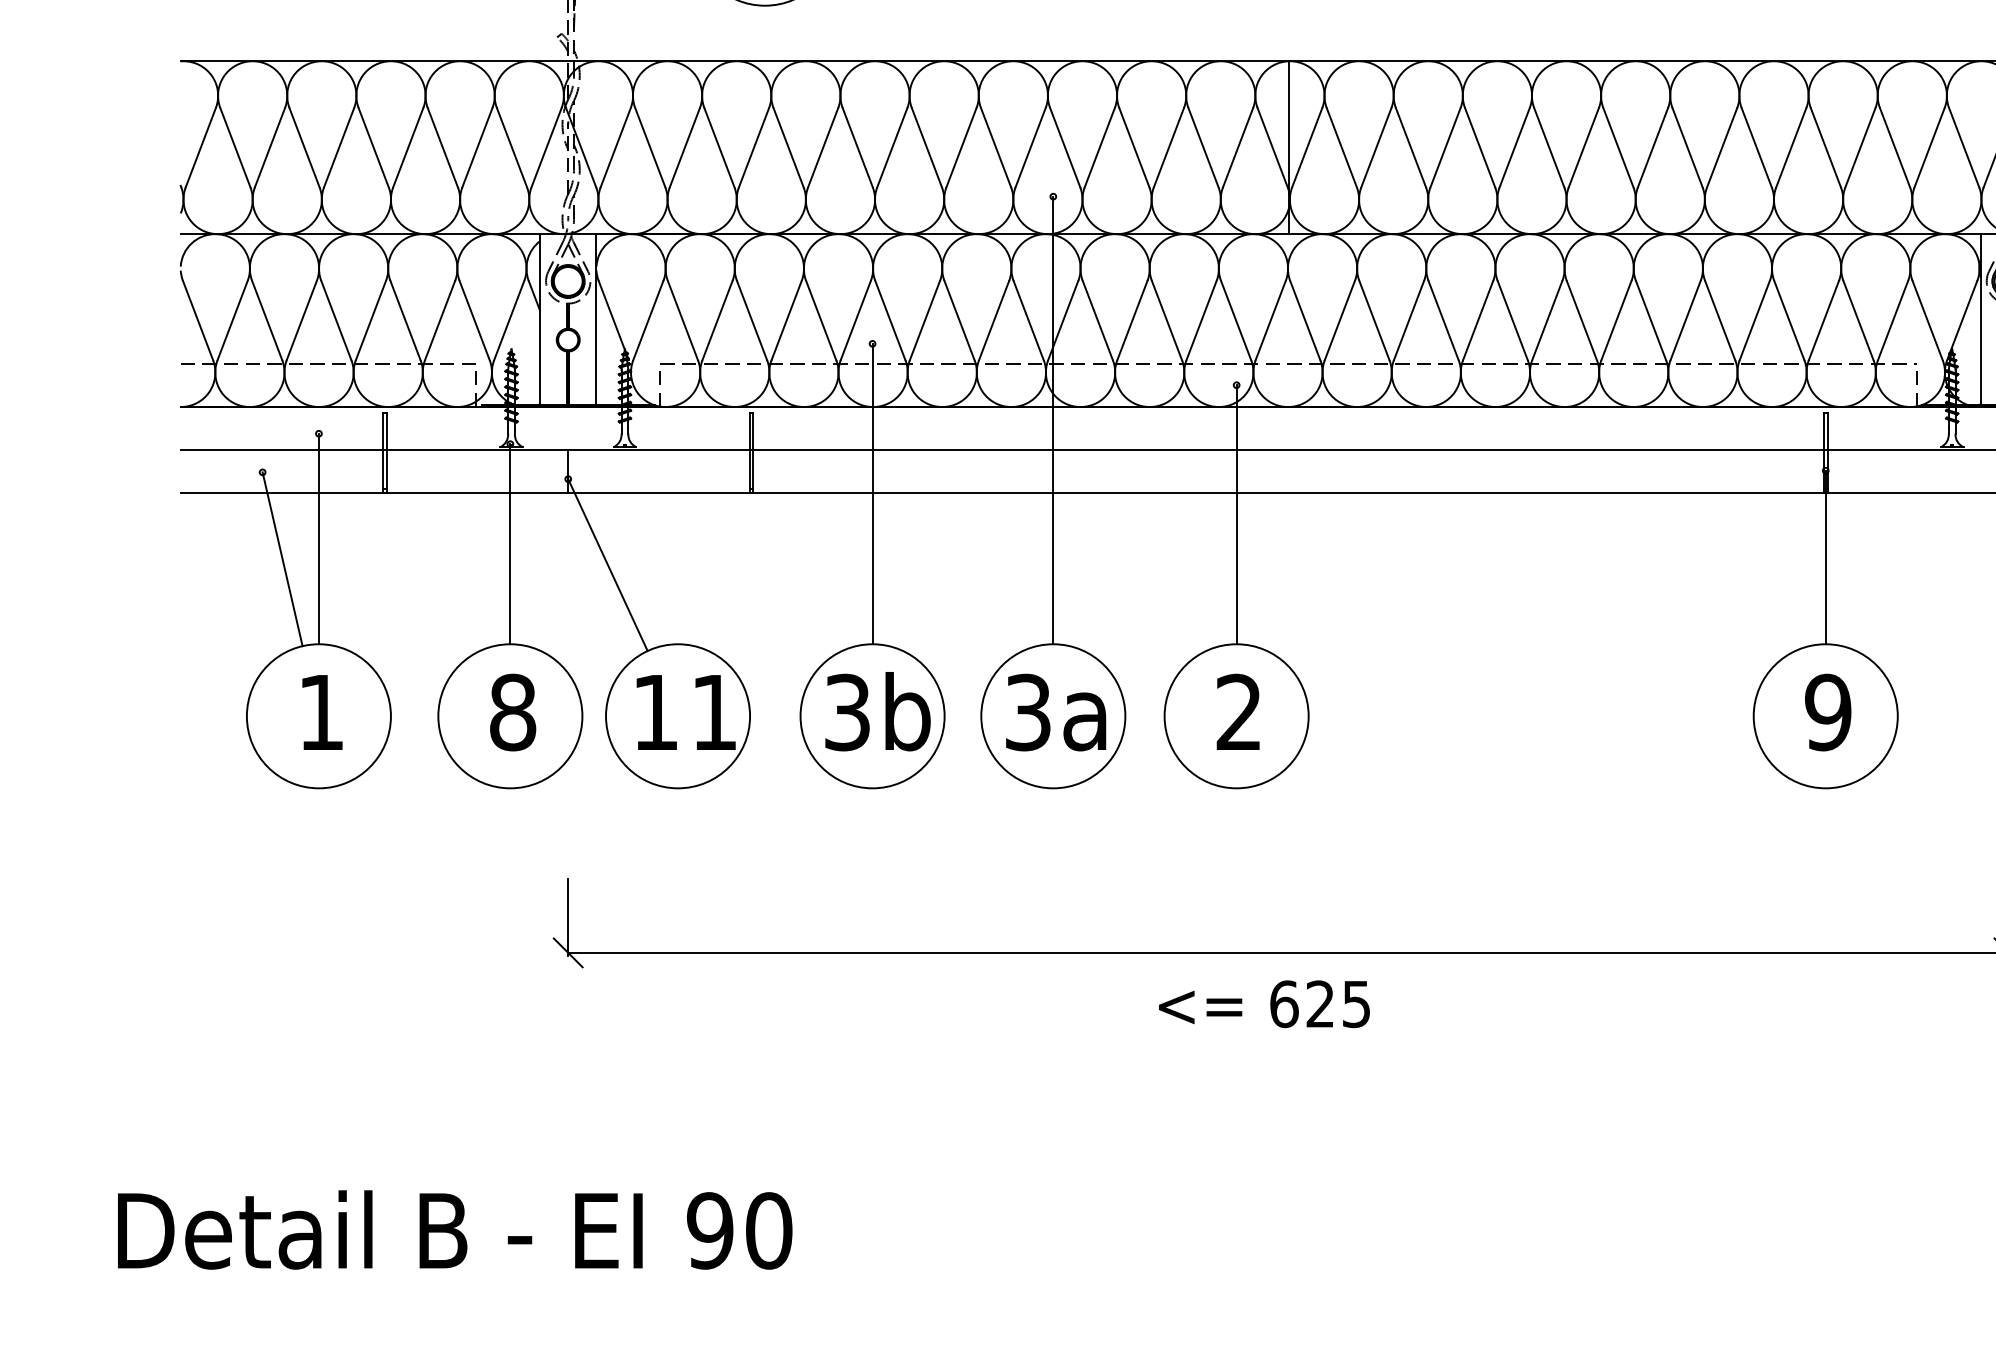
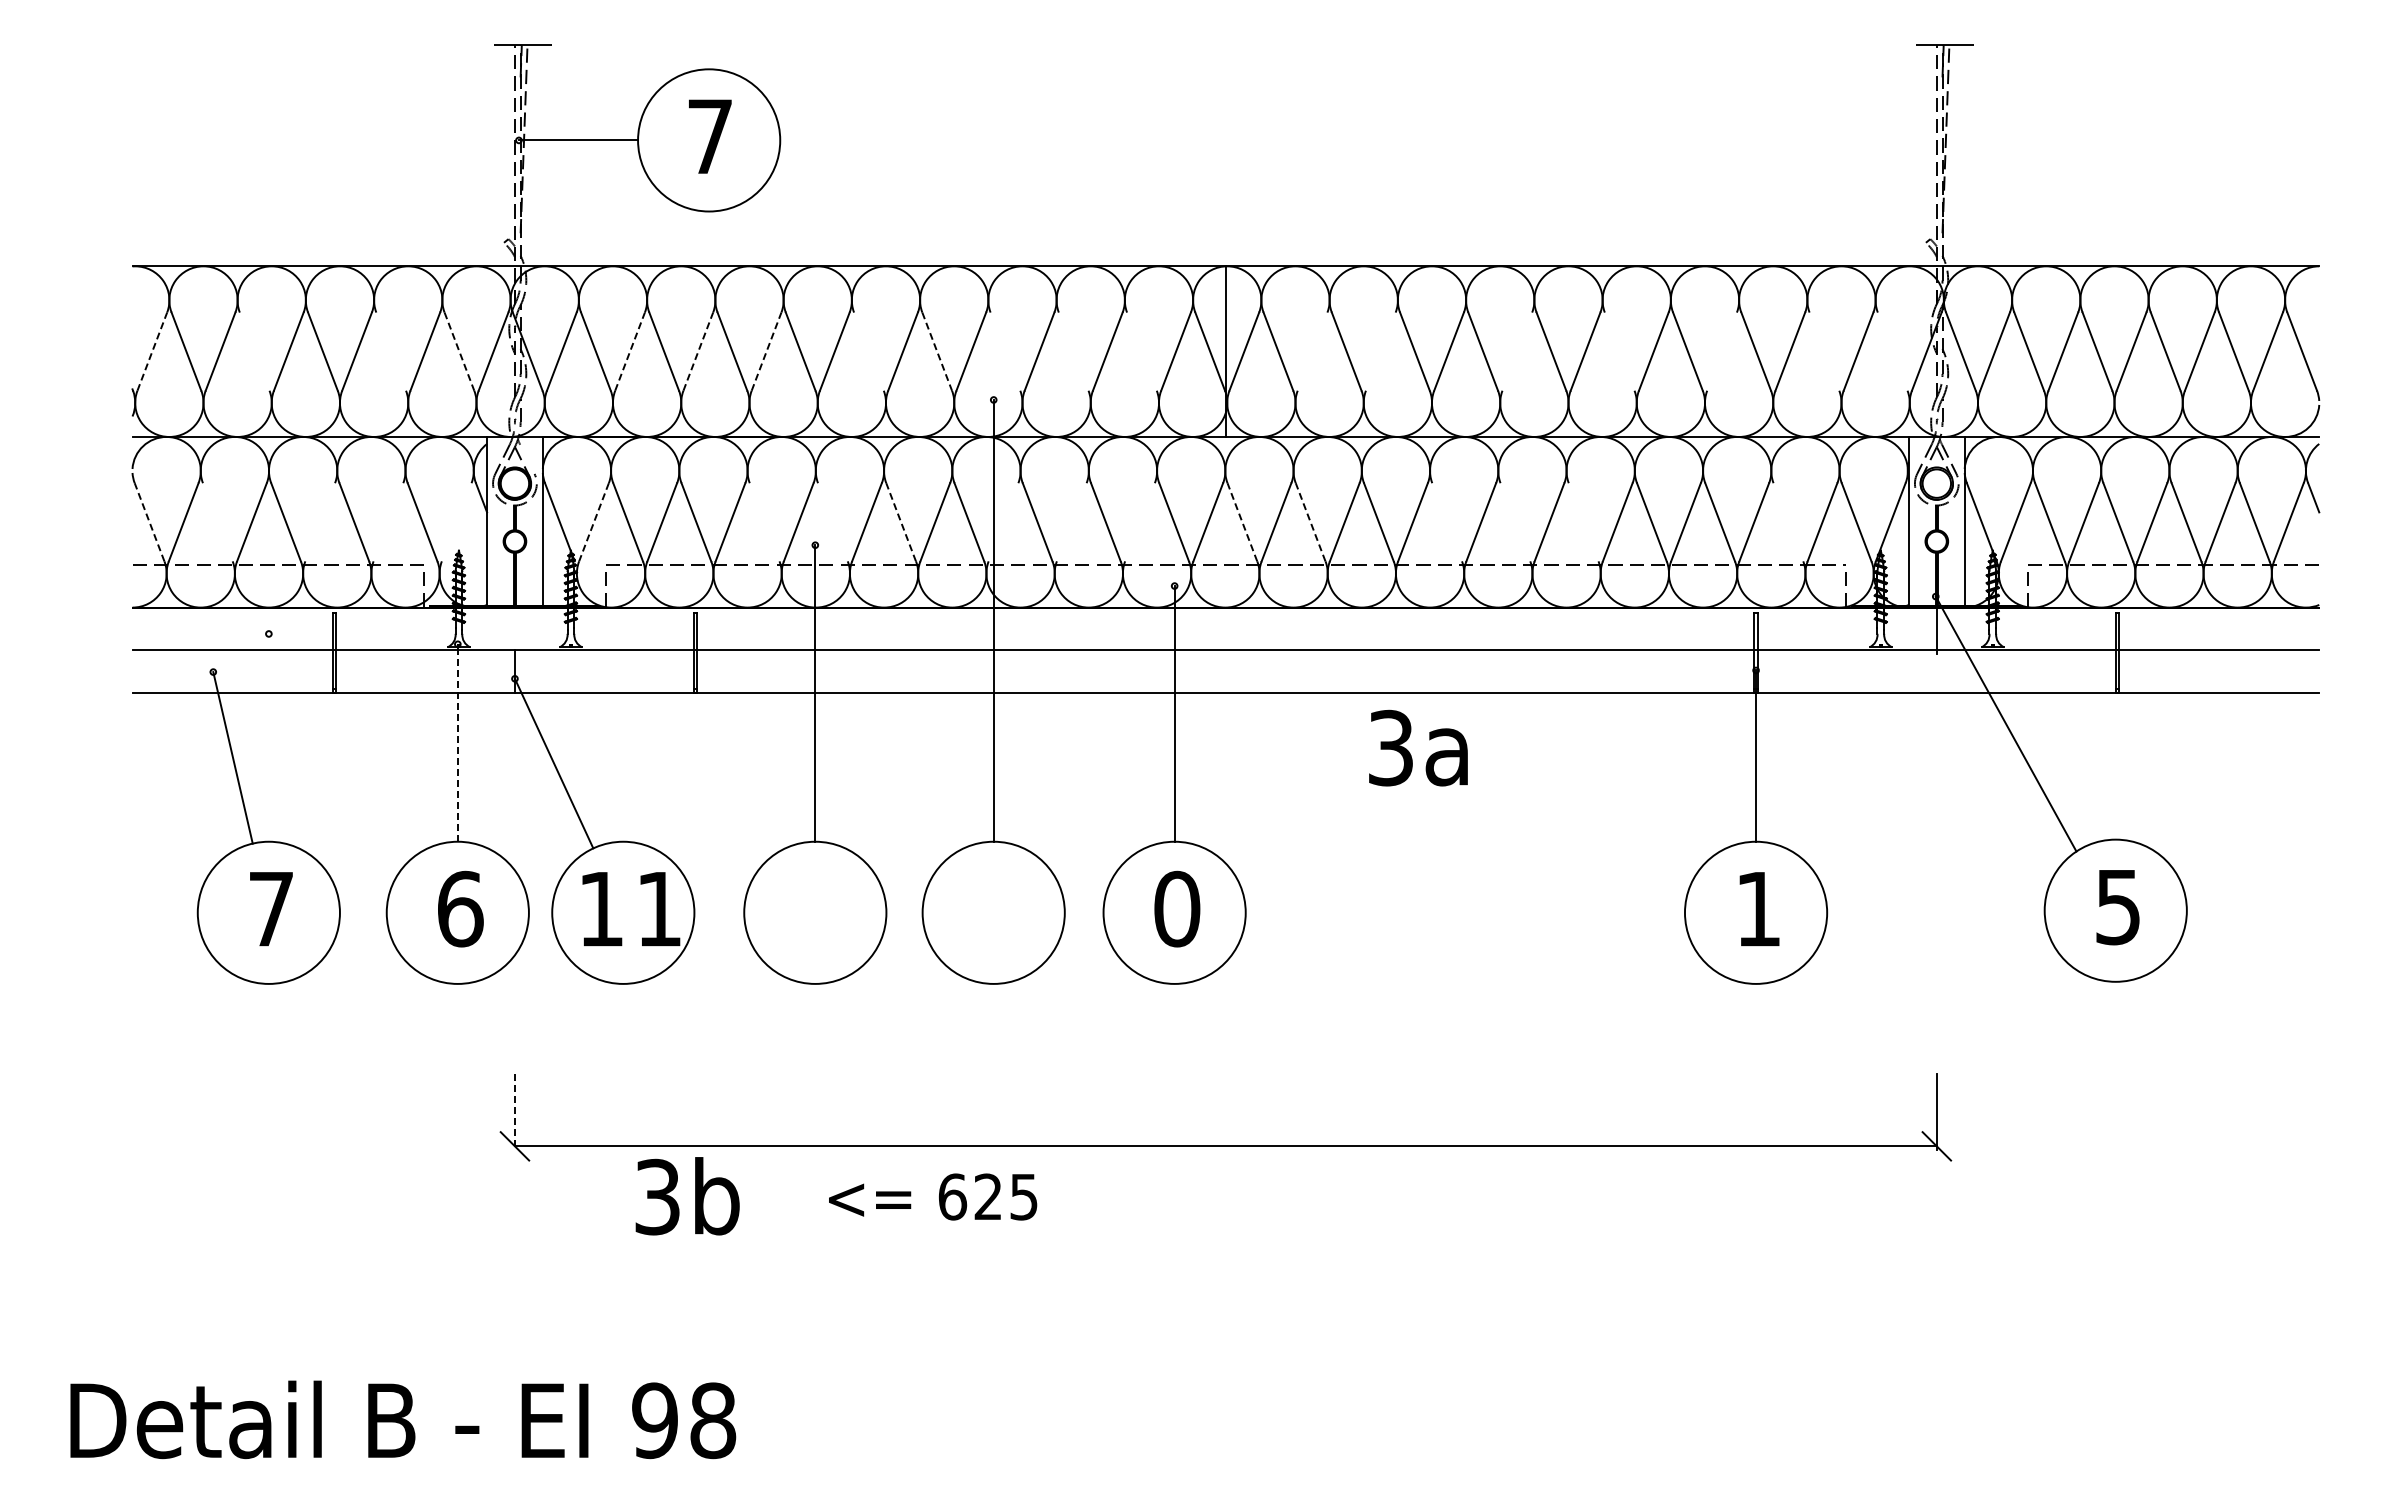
line: (201, 147) -> (152, 351), solid -> dashed
line: (304, 147) -> (254, 351), removed
line: (443, 147) -> (391, 351), removed
line: (512, 147) -> (459, 351), solid -> dashed
line: (685, 147) -> (630, 351), solid -> dashed
line: (754, 147) -> (698, 351), solid -> dashed
line: (823, 147) -> (766, 351), solid -> dashed
line: (926, 147) -> (868, 351), removed
line: (996, 147) -> (937, 351), solid -> dashed
line: (1065, 147) -> (1005, 351), removed
line: (1134, 147) -> (1073, 351), removed
line: (1203, 147) -> (1141, 351), removed
line: (1376, 147) -> (1312, 351), removed
line: (1445, 147) -> (1380, 351), removed
line: (1584, 147) -> (1517, 351), removed
line: (1687, 147) -> (1619, 351), removed
line: (1790, 147) -> (1721, 351), removed
line: (1895, 147) -> (1824, 351), removed
line: (1963, 147) -> (1892, 351), removed
line: (580, 255) -> (527, 458), removed
line: (197, 320) -> (149, 522), solid -> dashed
line: (266, 320) -> (217, 522), removed
line: (371, 320) -> (320, 522), removed
line: (440, 320) -> (388, 522), removed
line: (509, 320) -> (456, 522), removed
line: (648, 320) -> (594, 522), solid -> dashed
line: (821, 320) -> (764, 522), removed
line: (889, 320) -> (832, 522), removed
line: (959, 320) -> (901, 522), solid -> dashed
line: (1063, 320) -> (1003, 522), removed
line: (1132, 320) -> (1071, 522), removed
line: (1201, 320) -> (1139, 522), removed
line: (1305, 320) -> (1242, 522), solid -> dashed
line: (1374, 320) -> (1310, 522), solid -> dashed
line: (1512, 320) -> (1446, 522), removed
line: (1581, 320) -> (1515, 522), removed
line: (1650, 320) -> (1583, 522), removed
line: (1858, 320) -> (1788, 522), removed
line: (318, 538) -> (268, 737), removed
line: (510, 544) -> (457, 743), solid -> dashed
text: (513, 711) -> (460, 908), 8 -> 6
text: (877, 711) -> (687, 1196), moved
text: (1056, 711) -> (1418, 747), moved
text: (1239, 711) -> (1177, 908), 2 -> 0
text: (1828, 711) -> (1758, 908), 9 -> 1
text: (321, 712) -> (271, 909), 1 -> 7
line: (567, 918) -> (514, 1112), solid -> dashed
text: (1264, 1003) -> (933, 1196), moved
text: (769, 1230) -> (713, 1420), 90 -> 98

